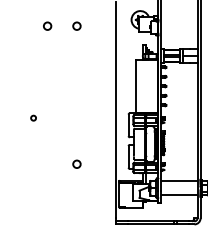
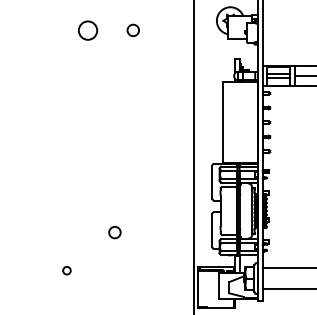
circle: (47, 25) -> (88, 29), size x1.6
circle: (33, 117) -> (66, 269), moved
circle: (76, 163) -> (114, 231), moved

